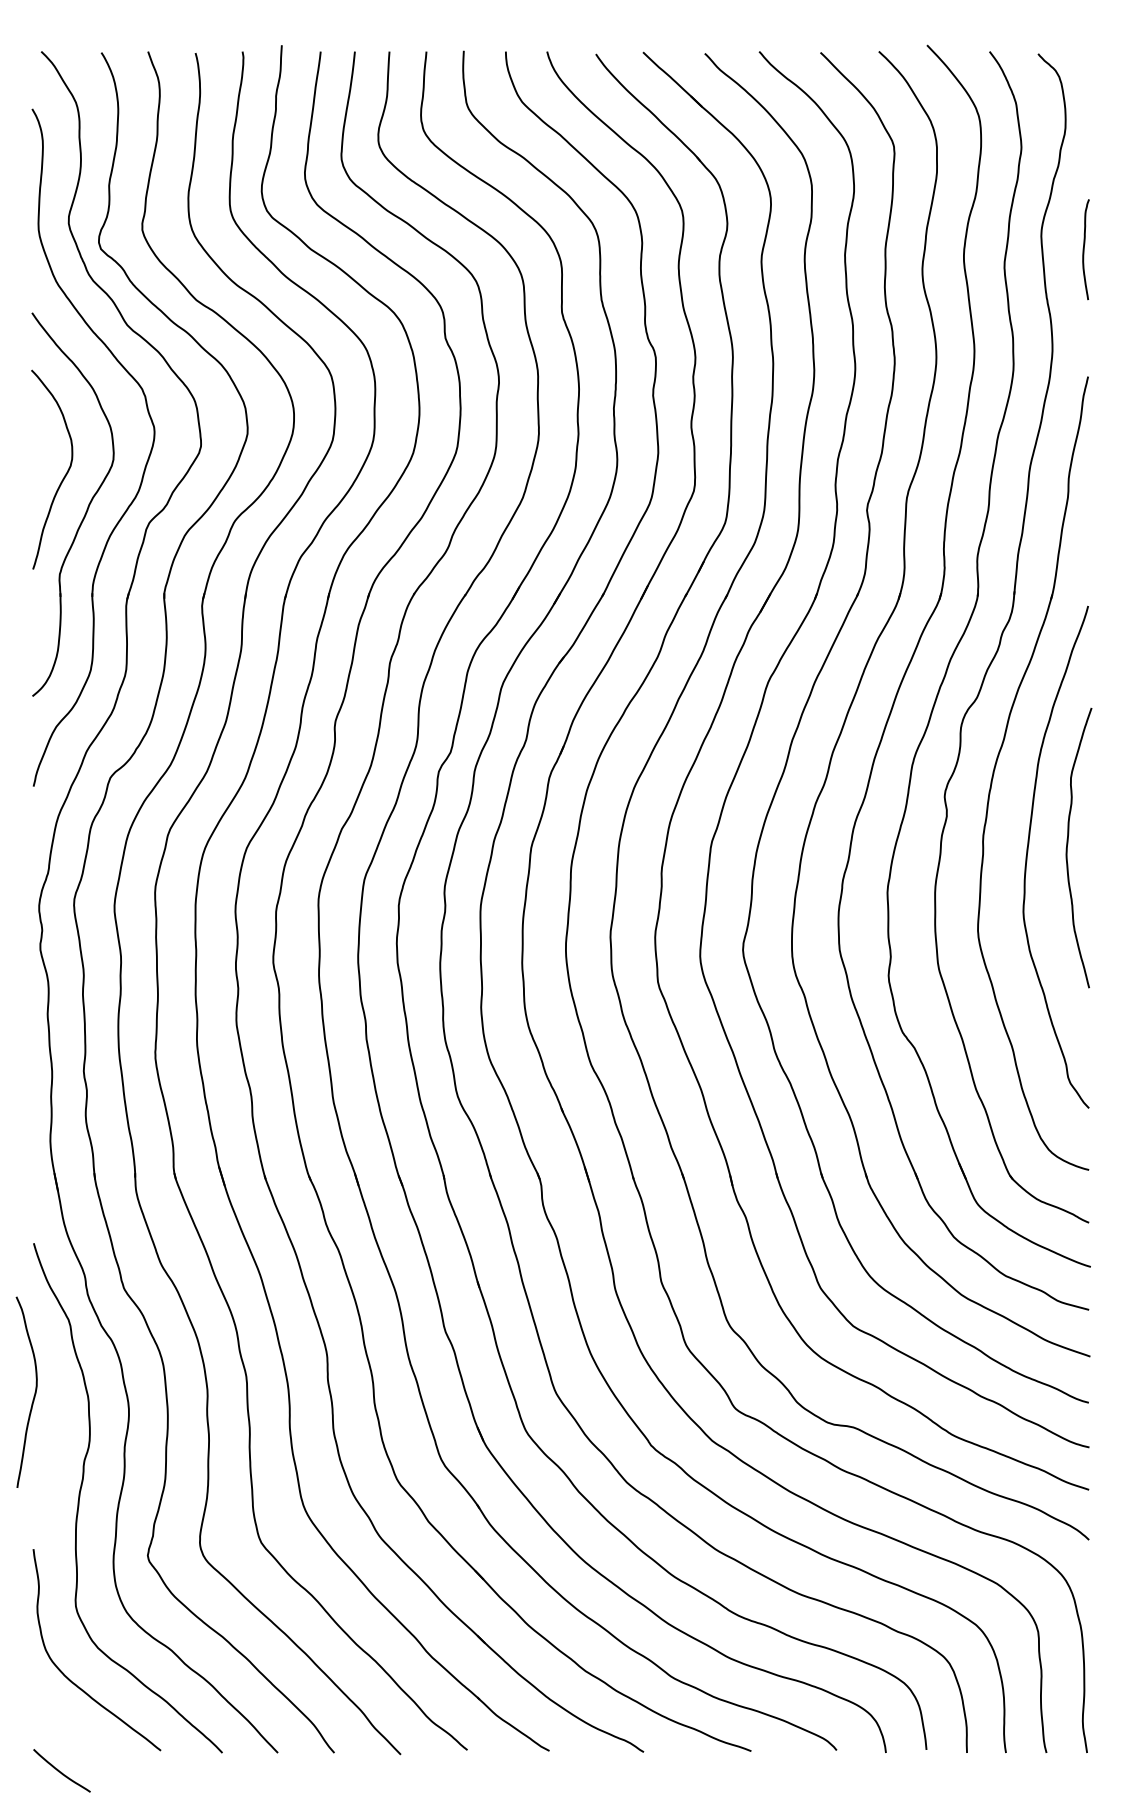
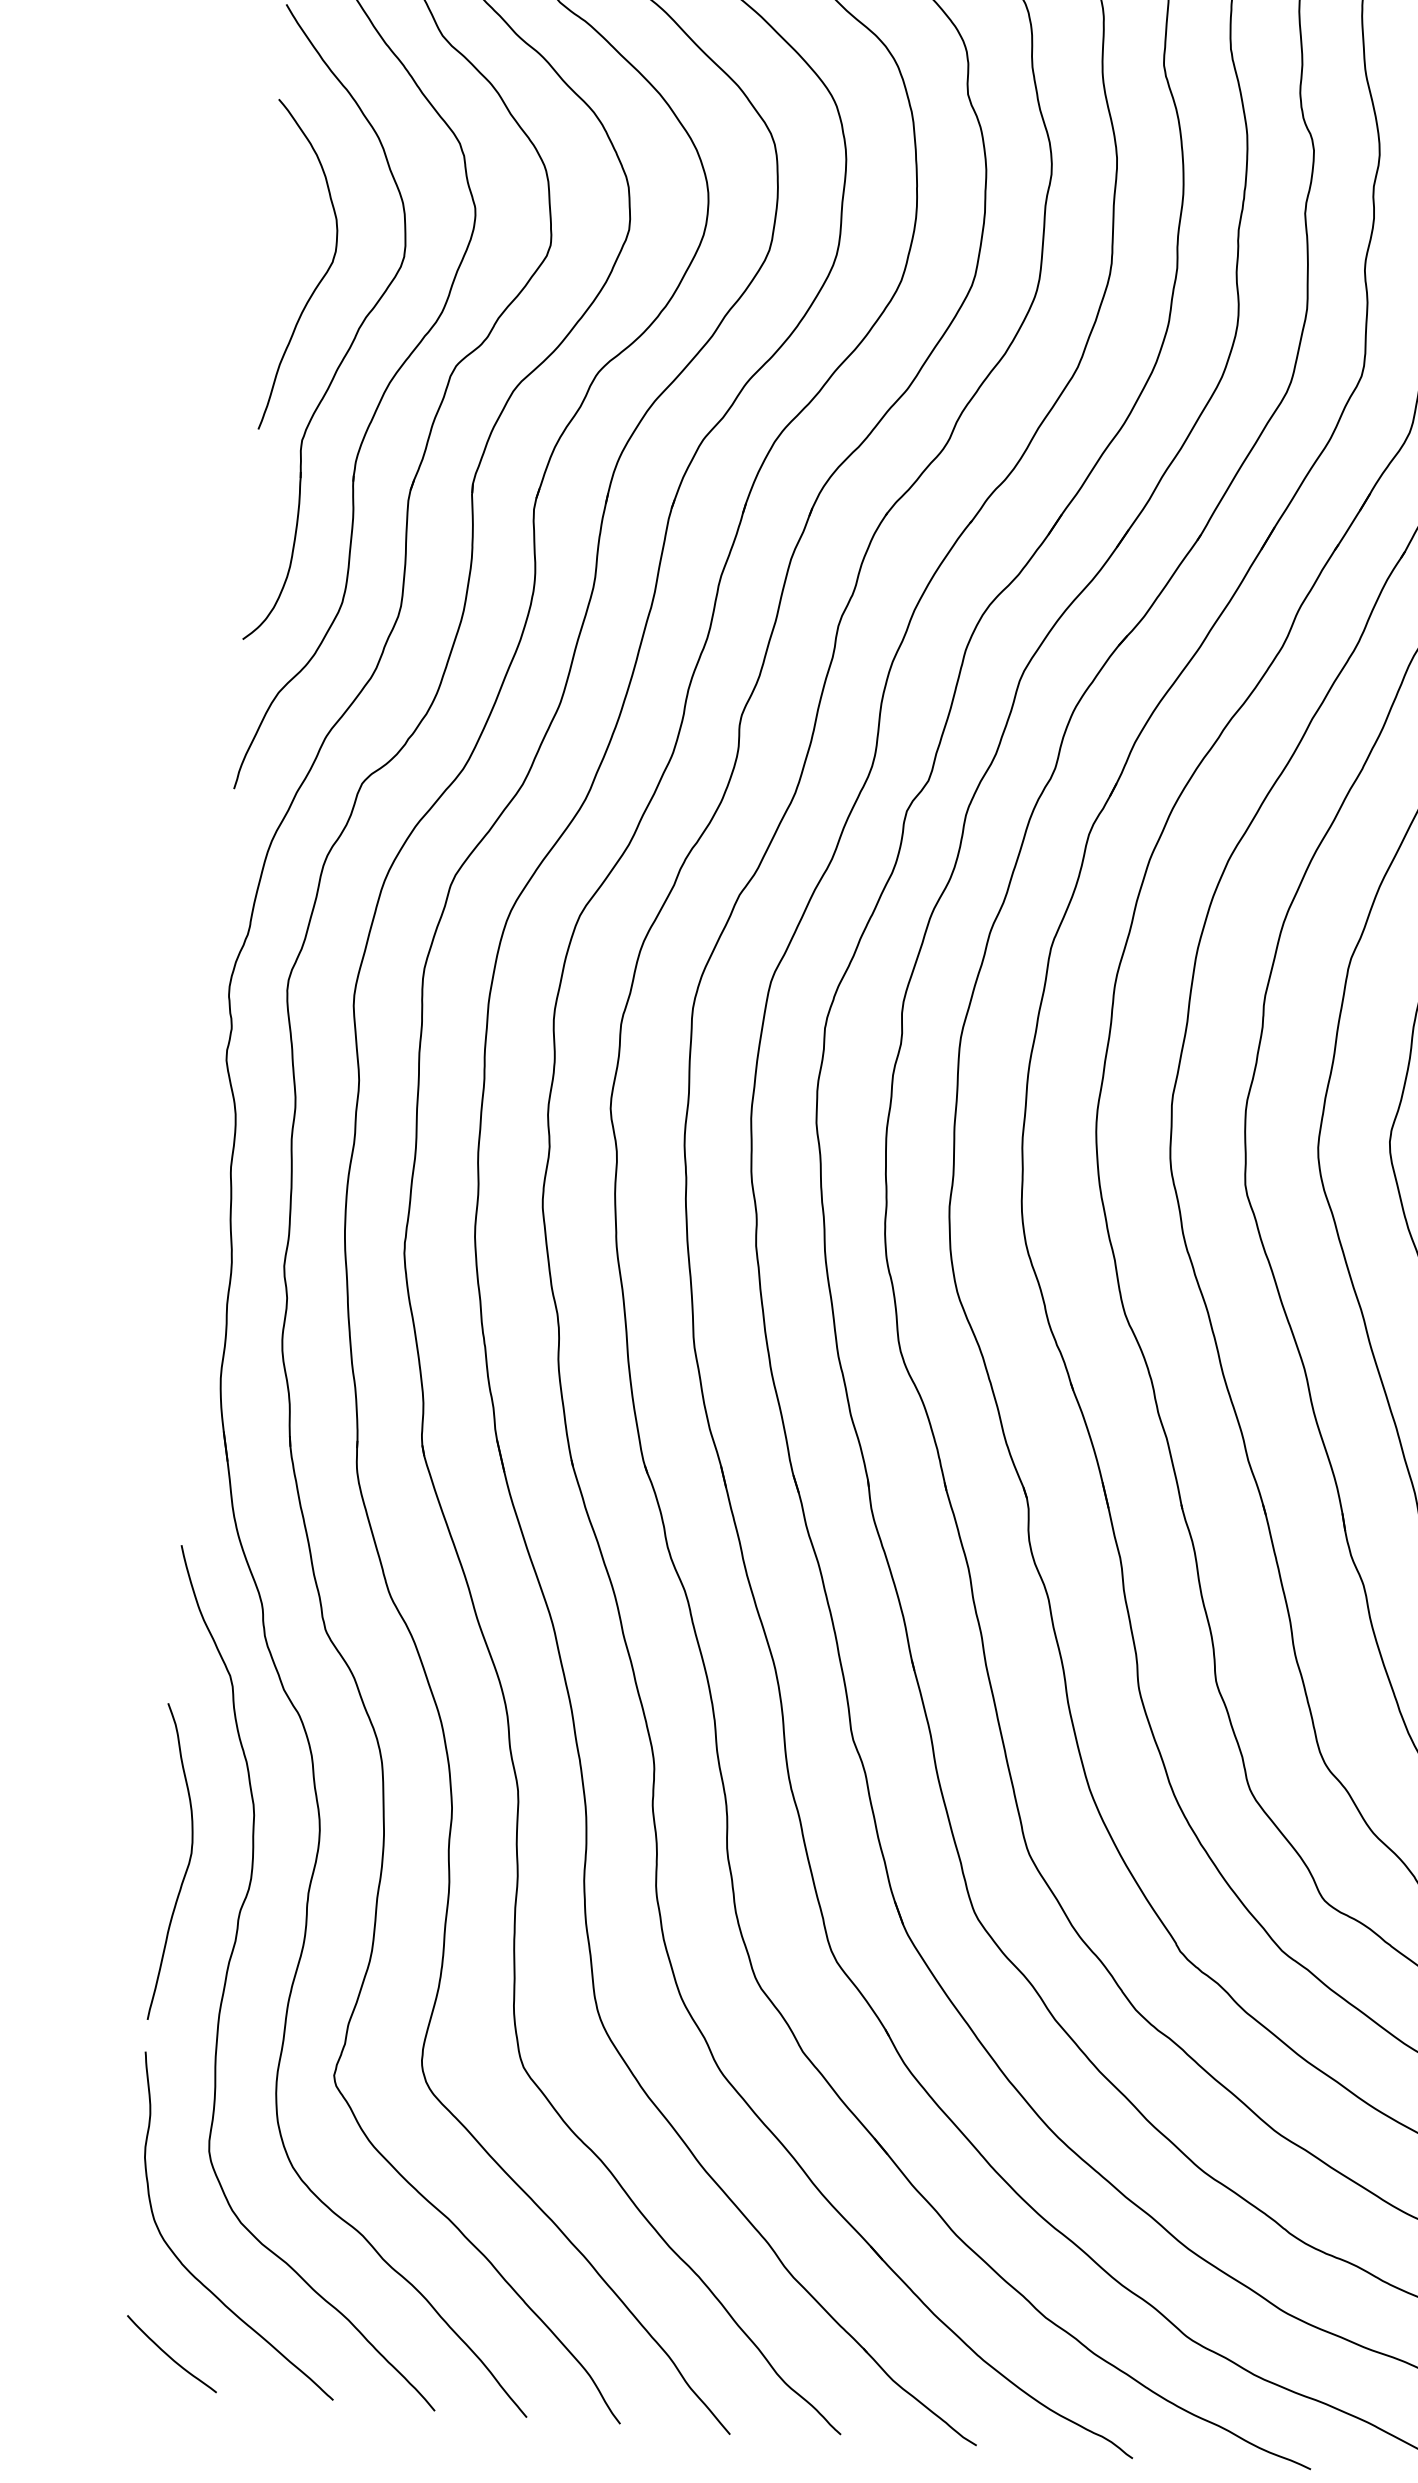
curve: (34, 1392) -> (187, 1863), moved
curve: (61, 1771) -> (170, 2355), moved

